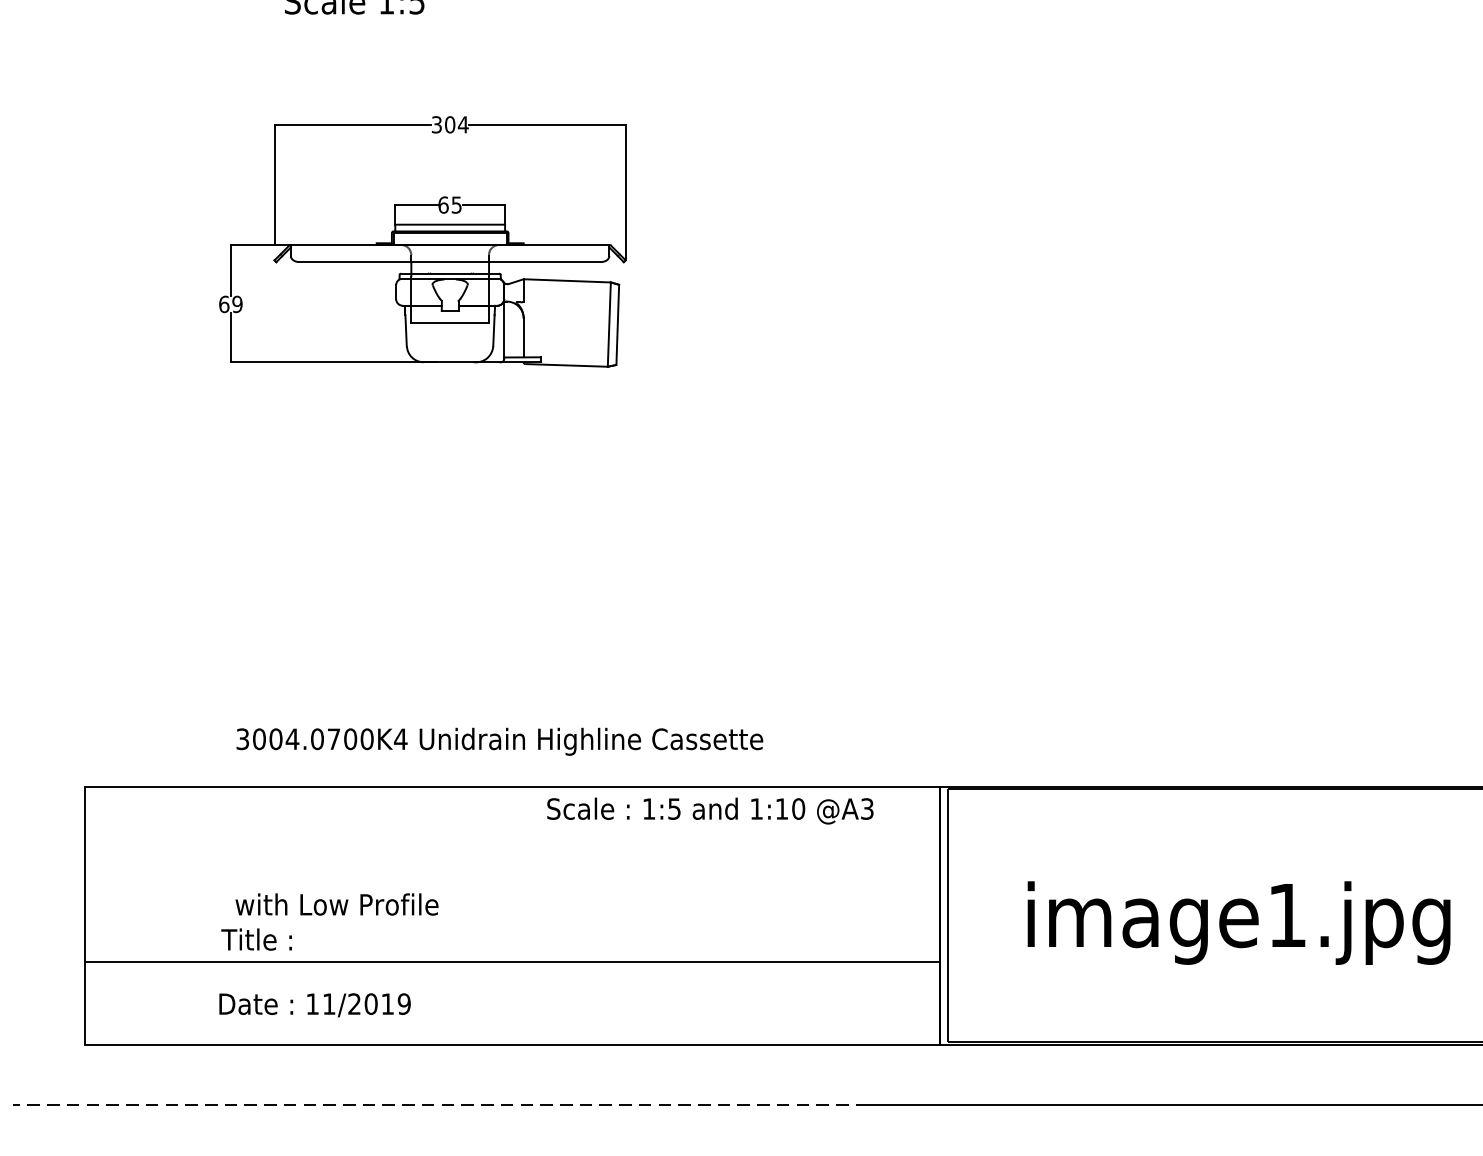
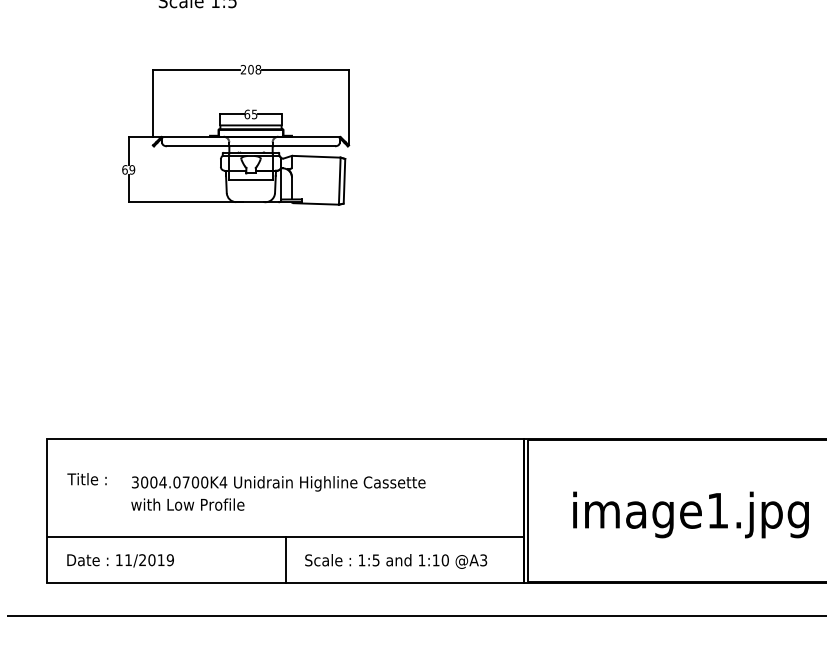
text: (449, 124) -> (250, 69), 304 -> 208
text: (499, 741) -> (278, 483), moved
text: (711, 811) -> (396, 561), moved
text: (255, 940) -> (86, 479), moved
line: (512, 1002) -> (285, 559), added
text: (314, 1004) -> (120, 560), moved
line: (440, 1105) -> (245, 616), dashed -> solid

